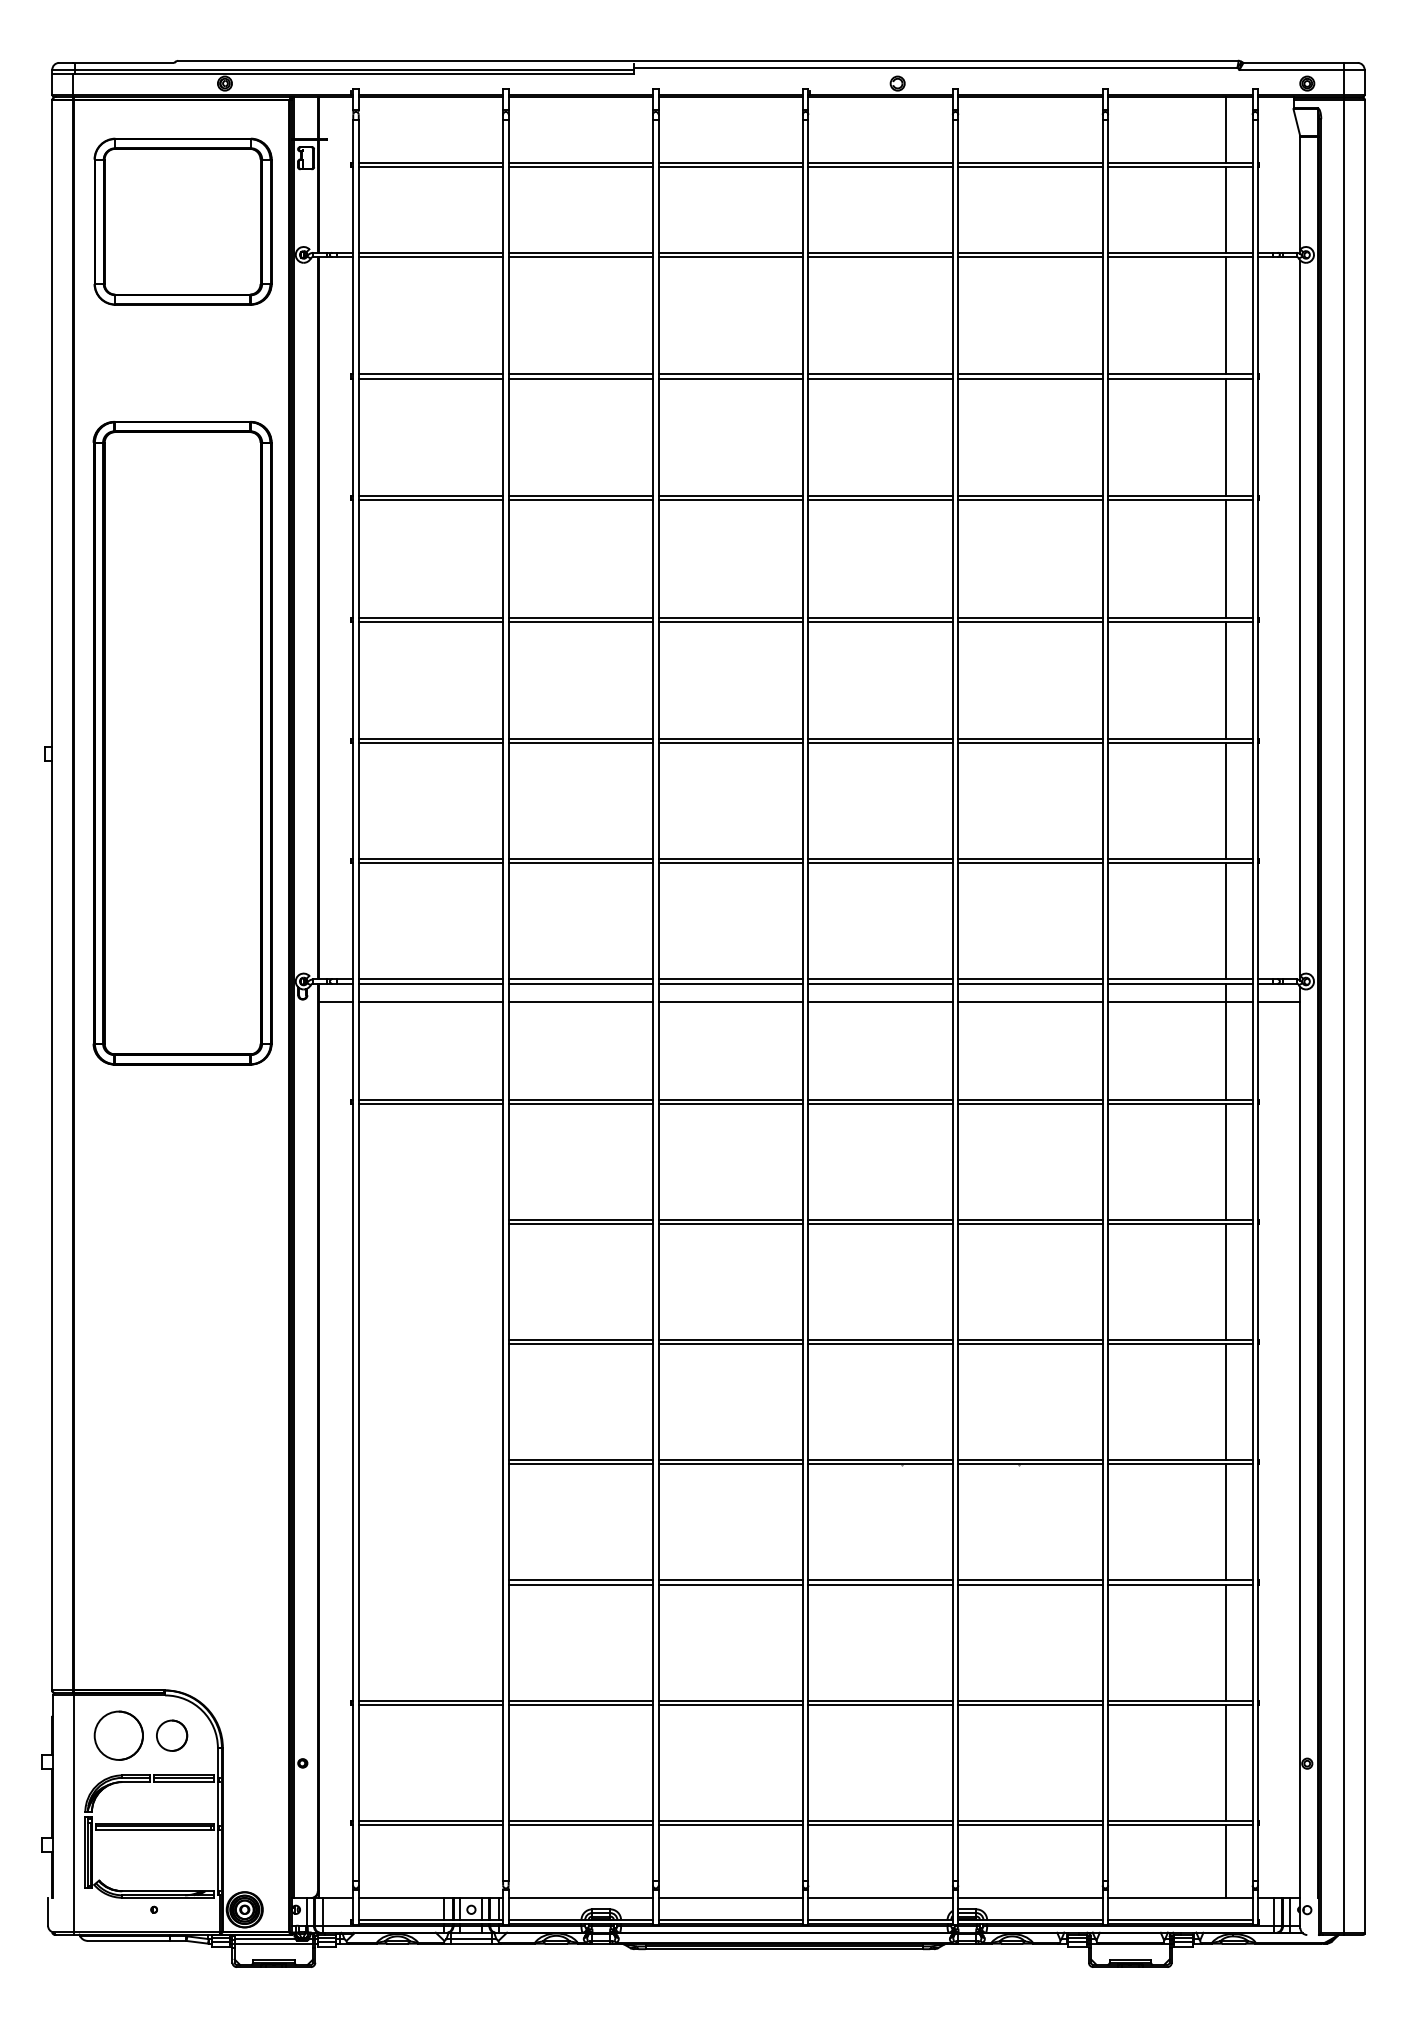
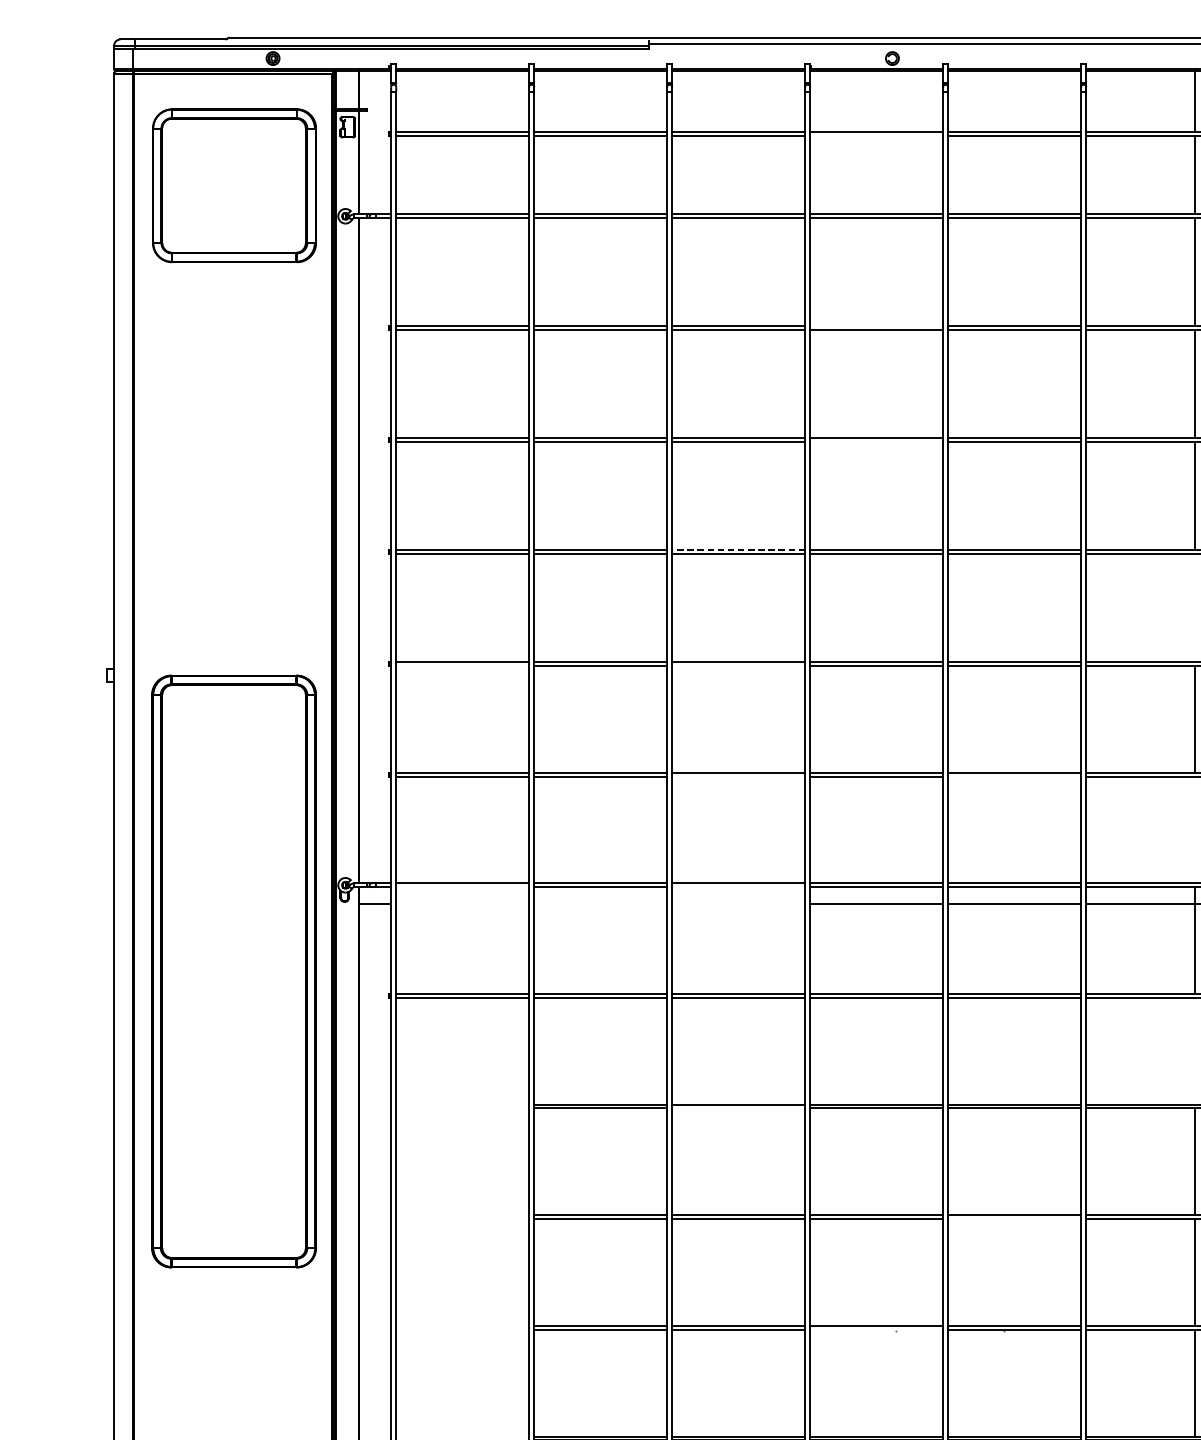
line: (880, 167) -> (876, 135), removed
line: (880, 374) -> (876, 326), removed
line: (880, 500) -> (876, 442), removed
line: (730, 617) -> (738, 550), solid -> dashed
line: (1225, 680) -> (1194, 608), removed
part: (182, 743) -> (233, 971), moved
line: (430, 743) -> (462, 666), removed
line: (730, 743) -> (738, 666), removed
line: (730, 863) -> (738, 776), removed
line: (1030, 863) -> (1014, 776), removed
line: (1225, 921) -> (1194, 830), removed
line: (430, 983) -> (462, 887), removed
line: (730, 983) -> (738, 887), removed
line: (430, 1001) -> (462, 903), removed
line: (580, 1001) -> (600, 903), removed
line: (730, 1001) -> (738, 903), removed
line: (1225, 1161) -> (1194, 1050), removed
line: (730, 1223) -> (738, 1108), removed
line: (1030, 1344) -> (1014, 1219), removed
line: (880, 1464) -> (876, 1329), removed

